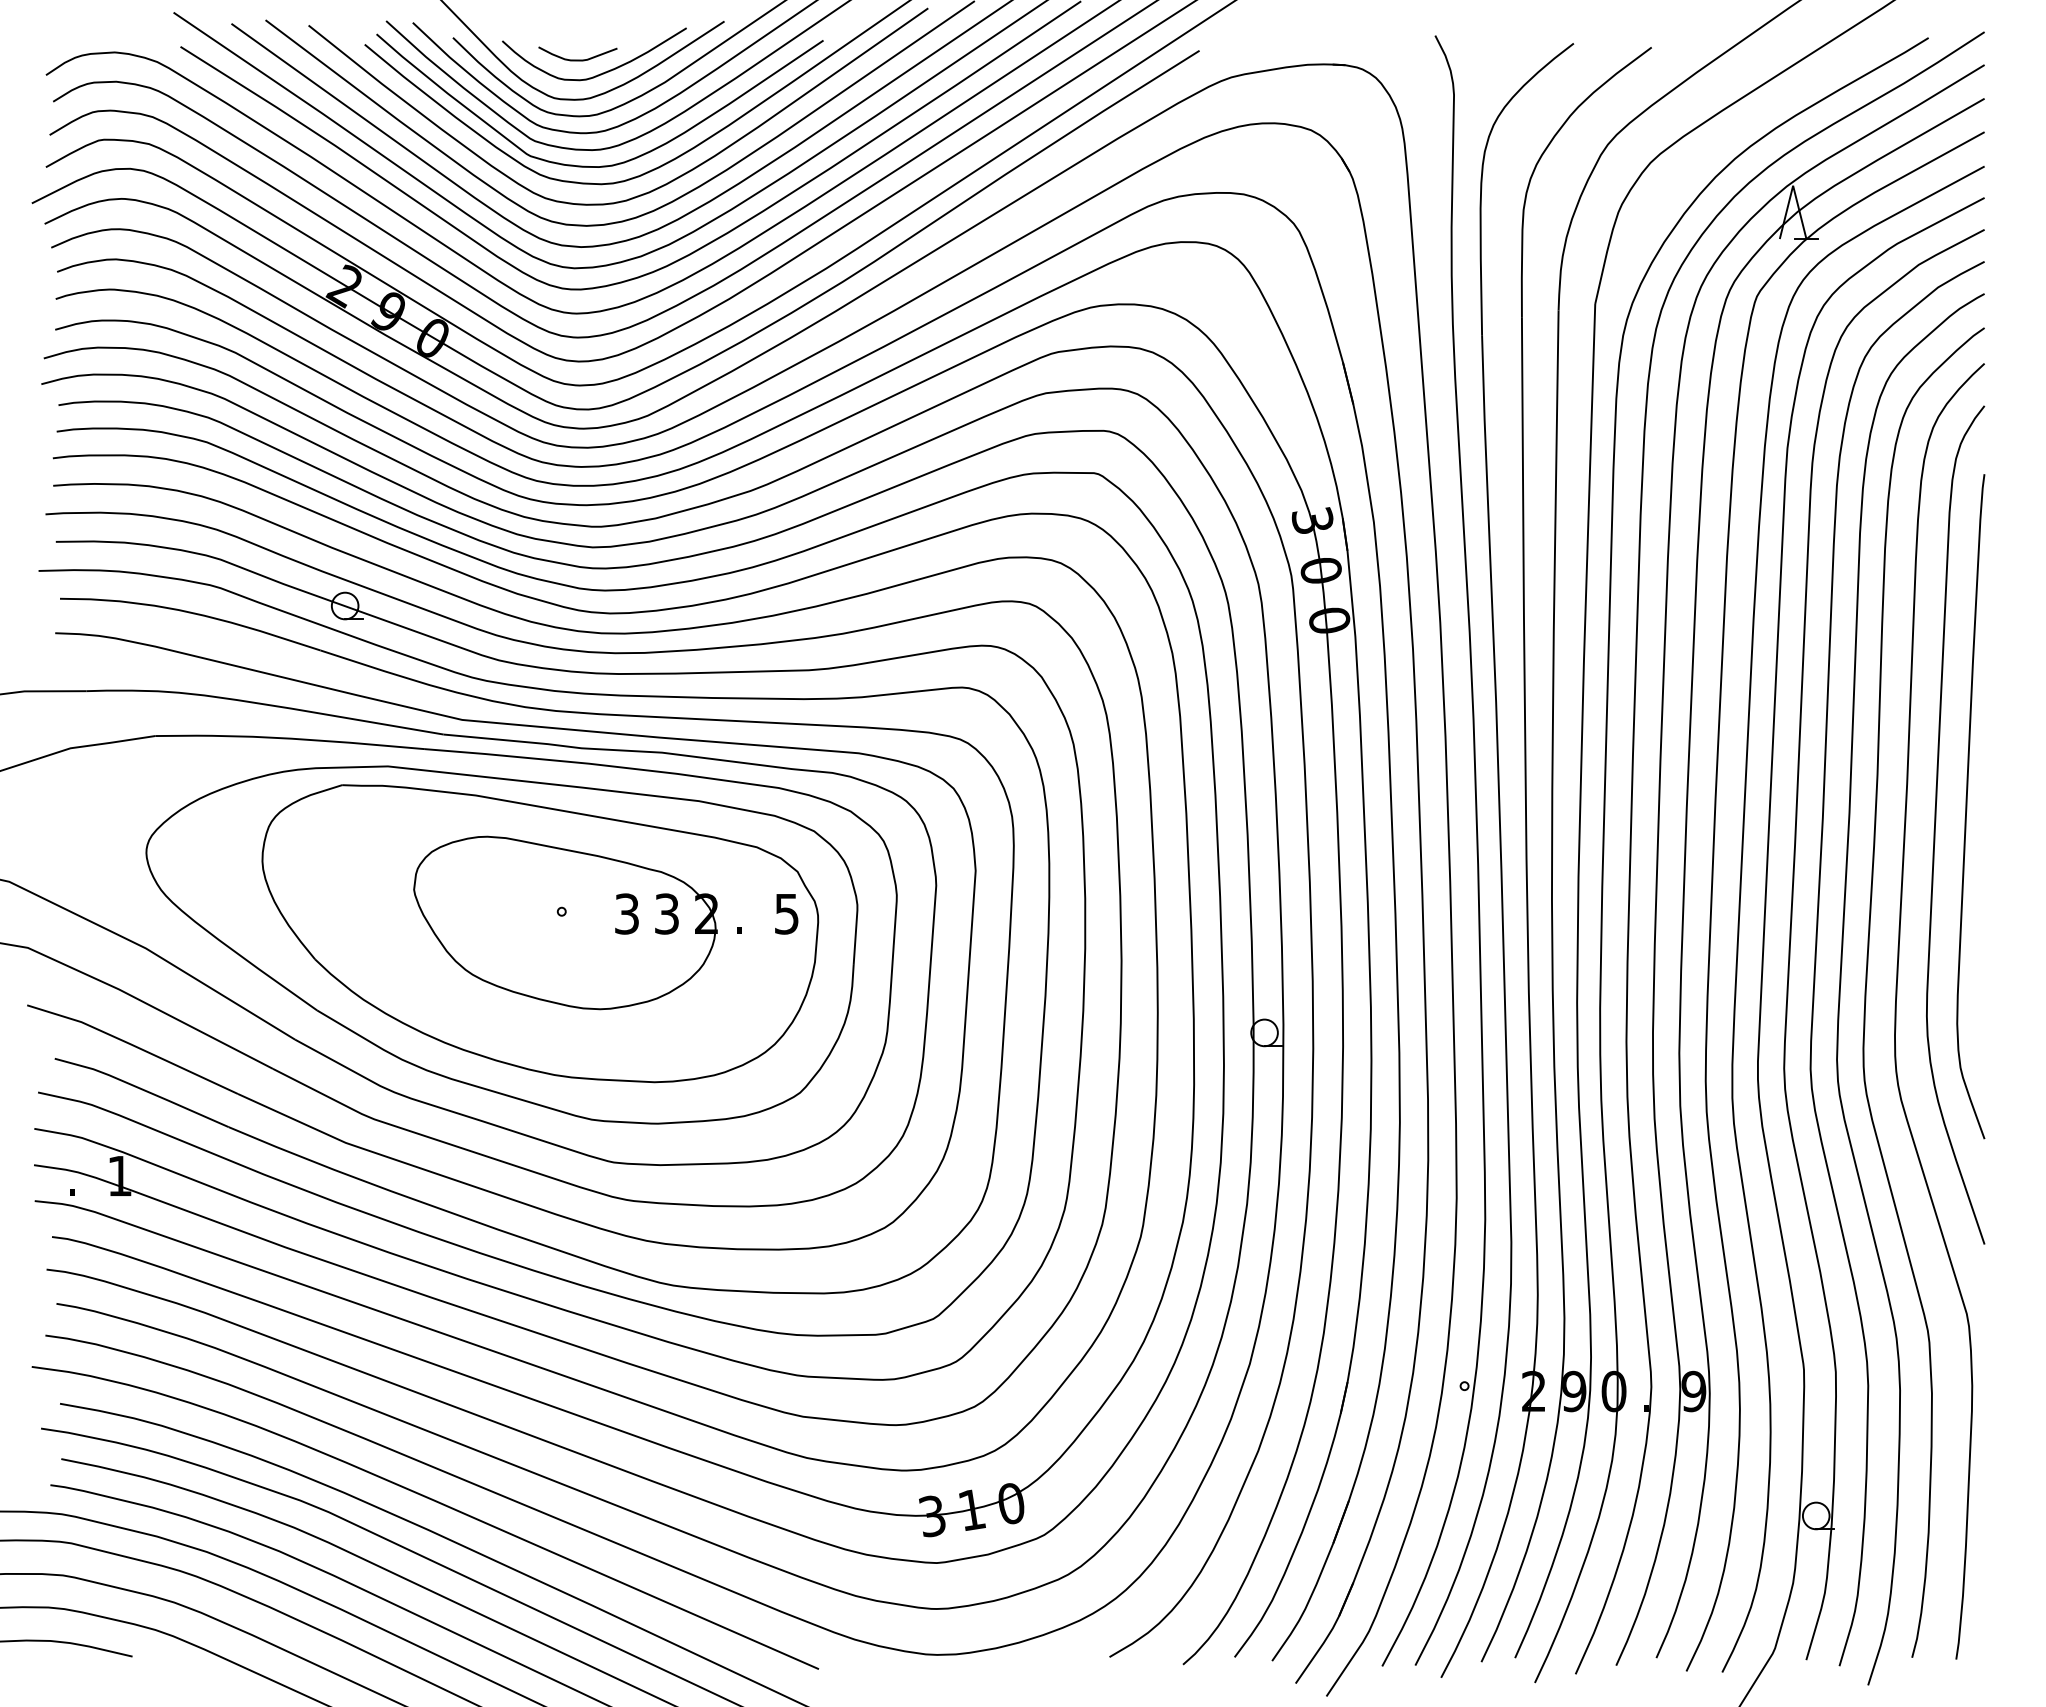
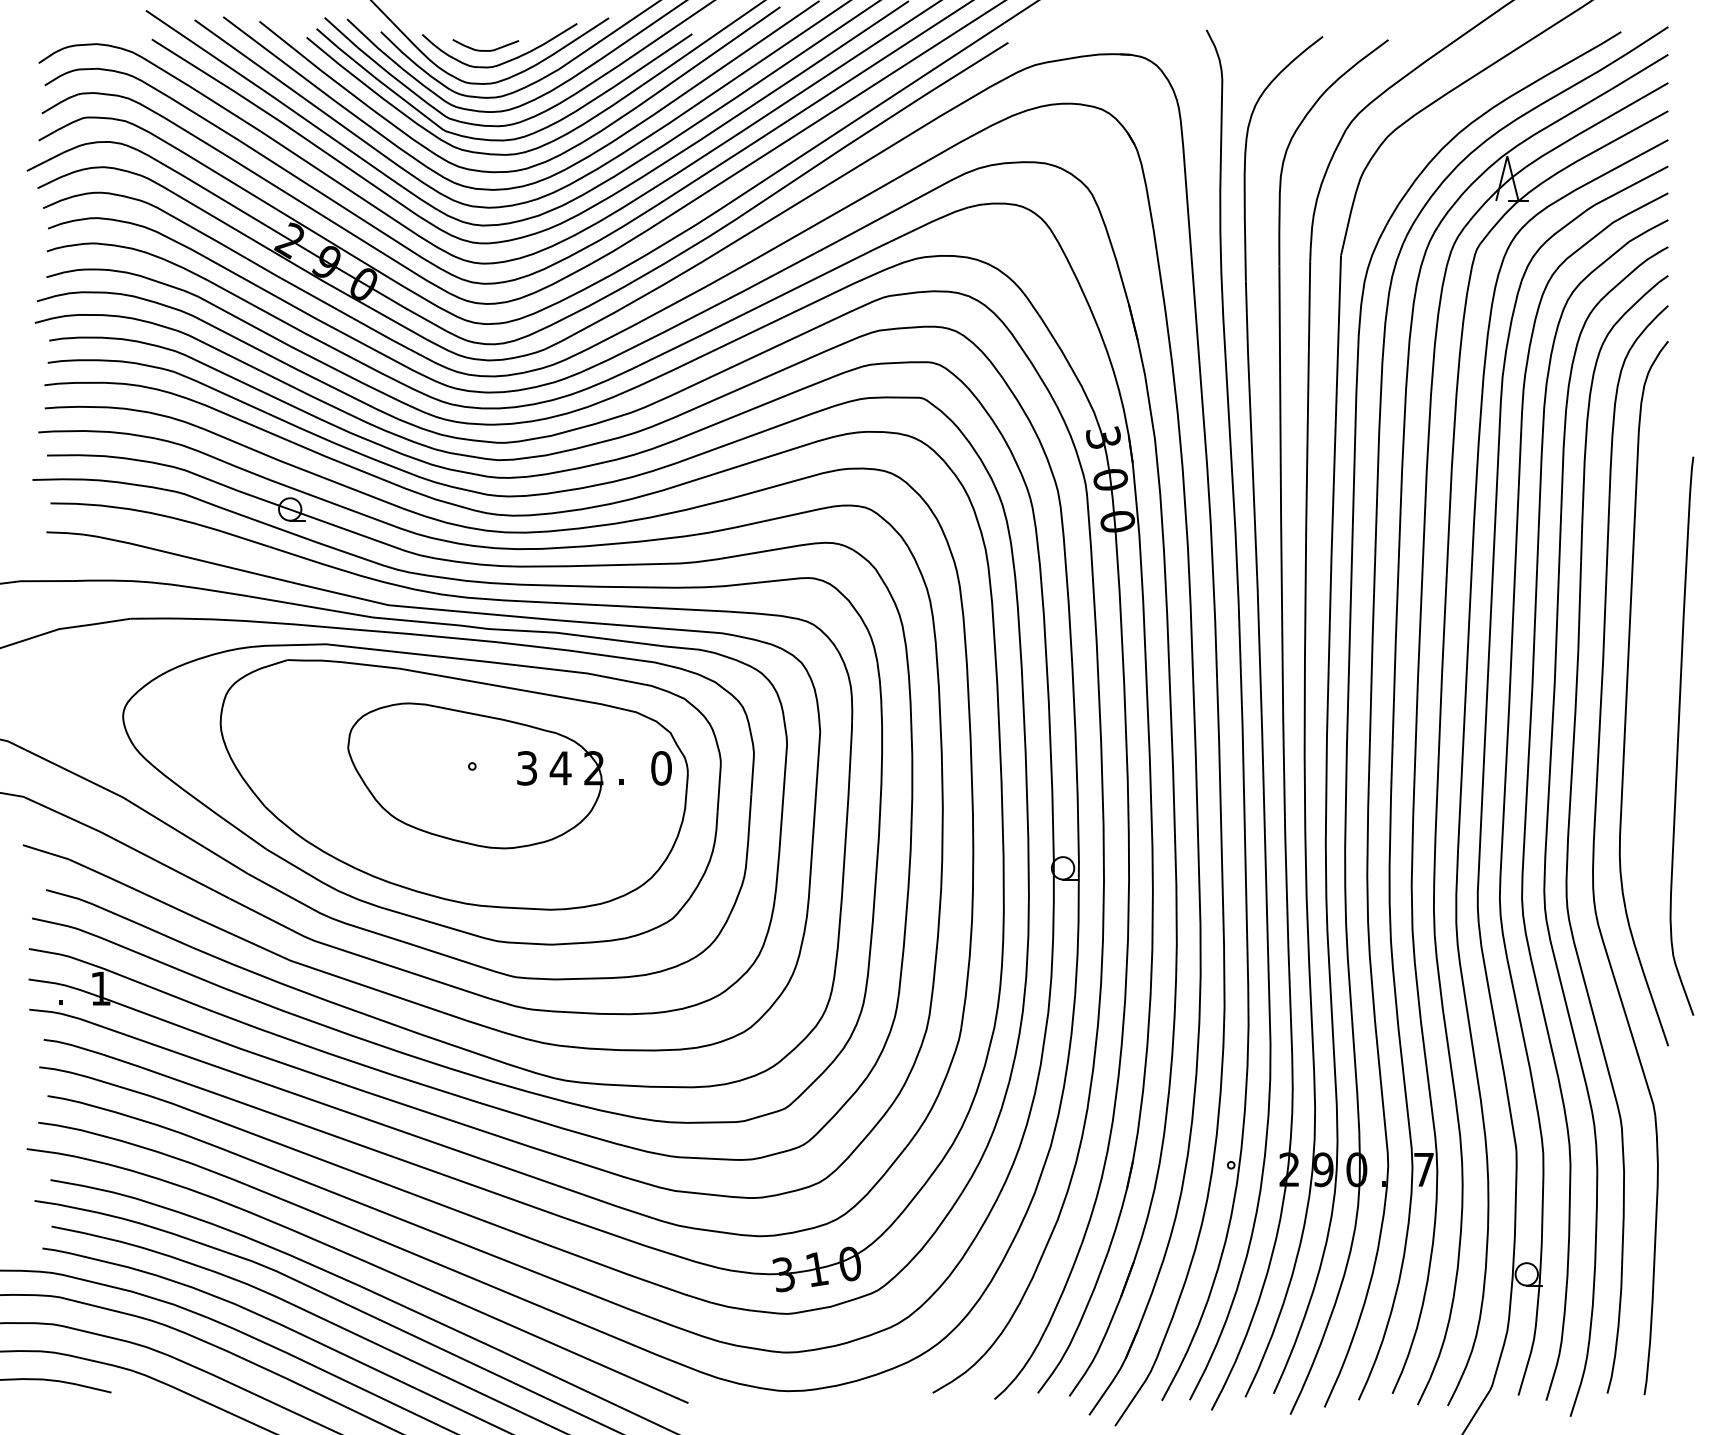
curve: (1967, 806) -> (1679, 735), moved
text: (666, 913) -> (560, 767), 3 -> 4
text: (786, 913) -> (661, 767), 5 -> 0
text: (1693, 1391) -> (1423, 1169), 9 -> 7

